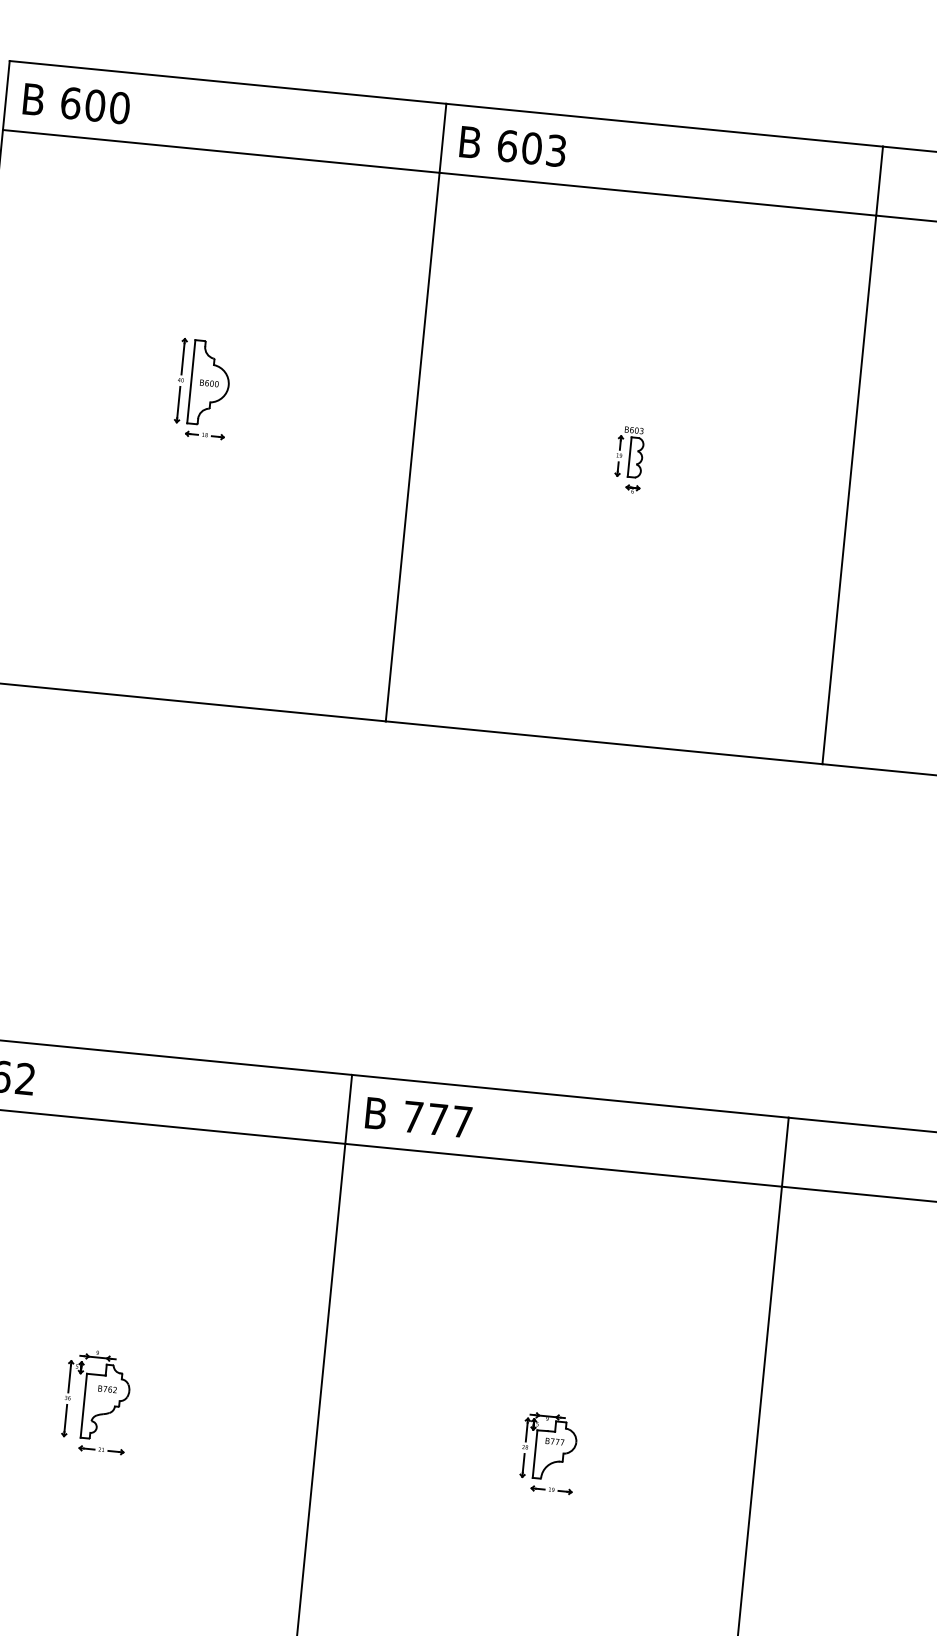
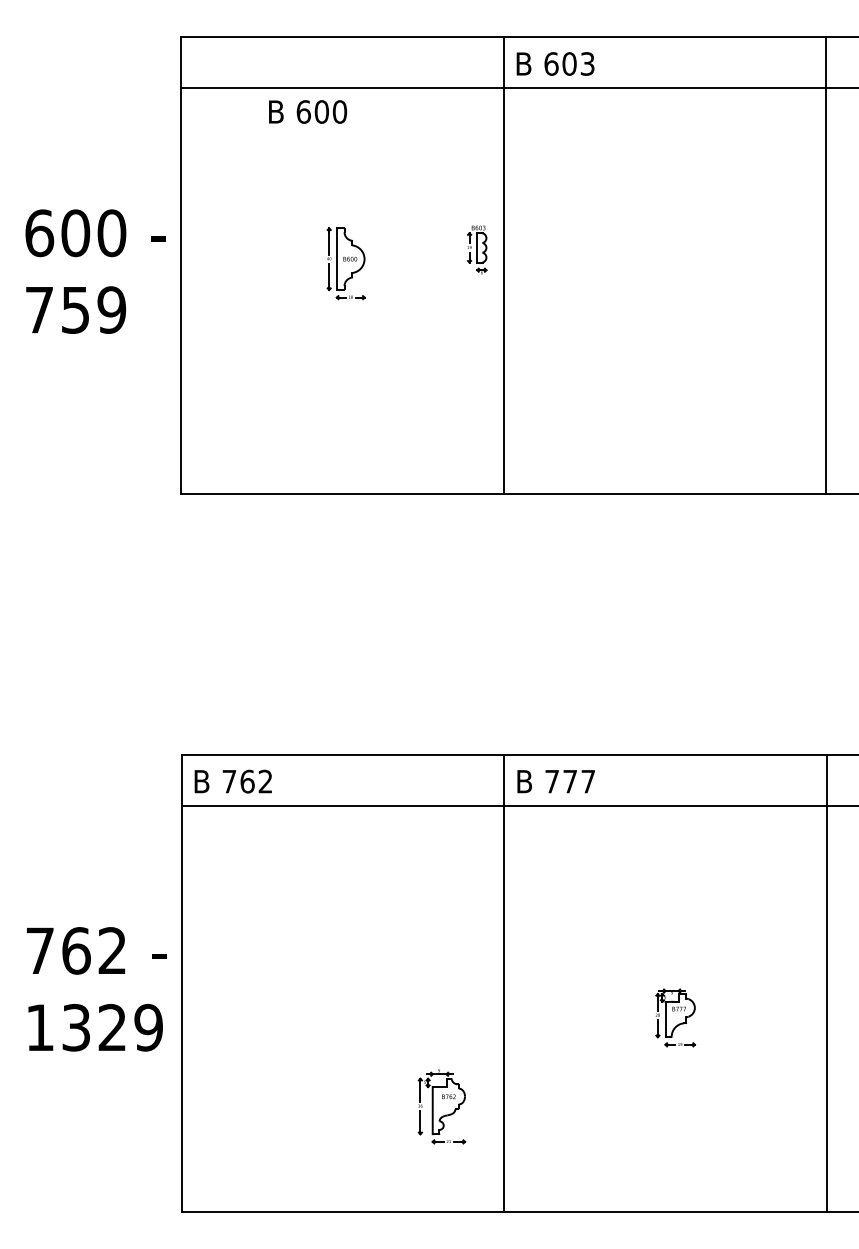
text: (77, 103) -> (308, 111), moved
part: (629, 459) -> (477, 249), moved
part: (96, 1401) -> (441, 1106), moved

